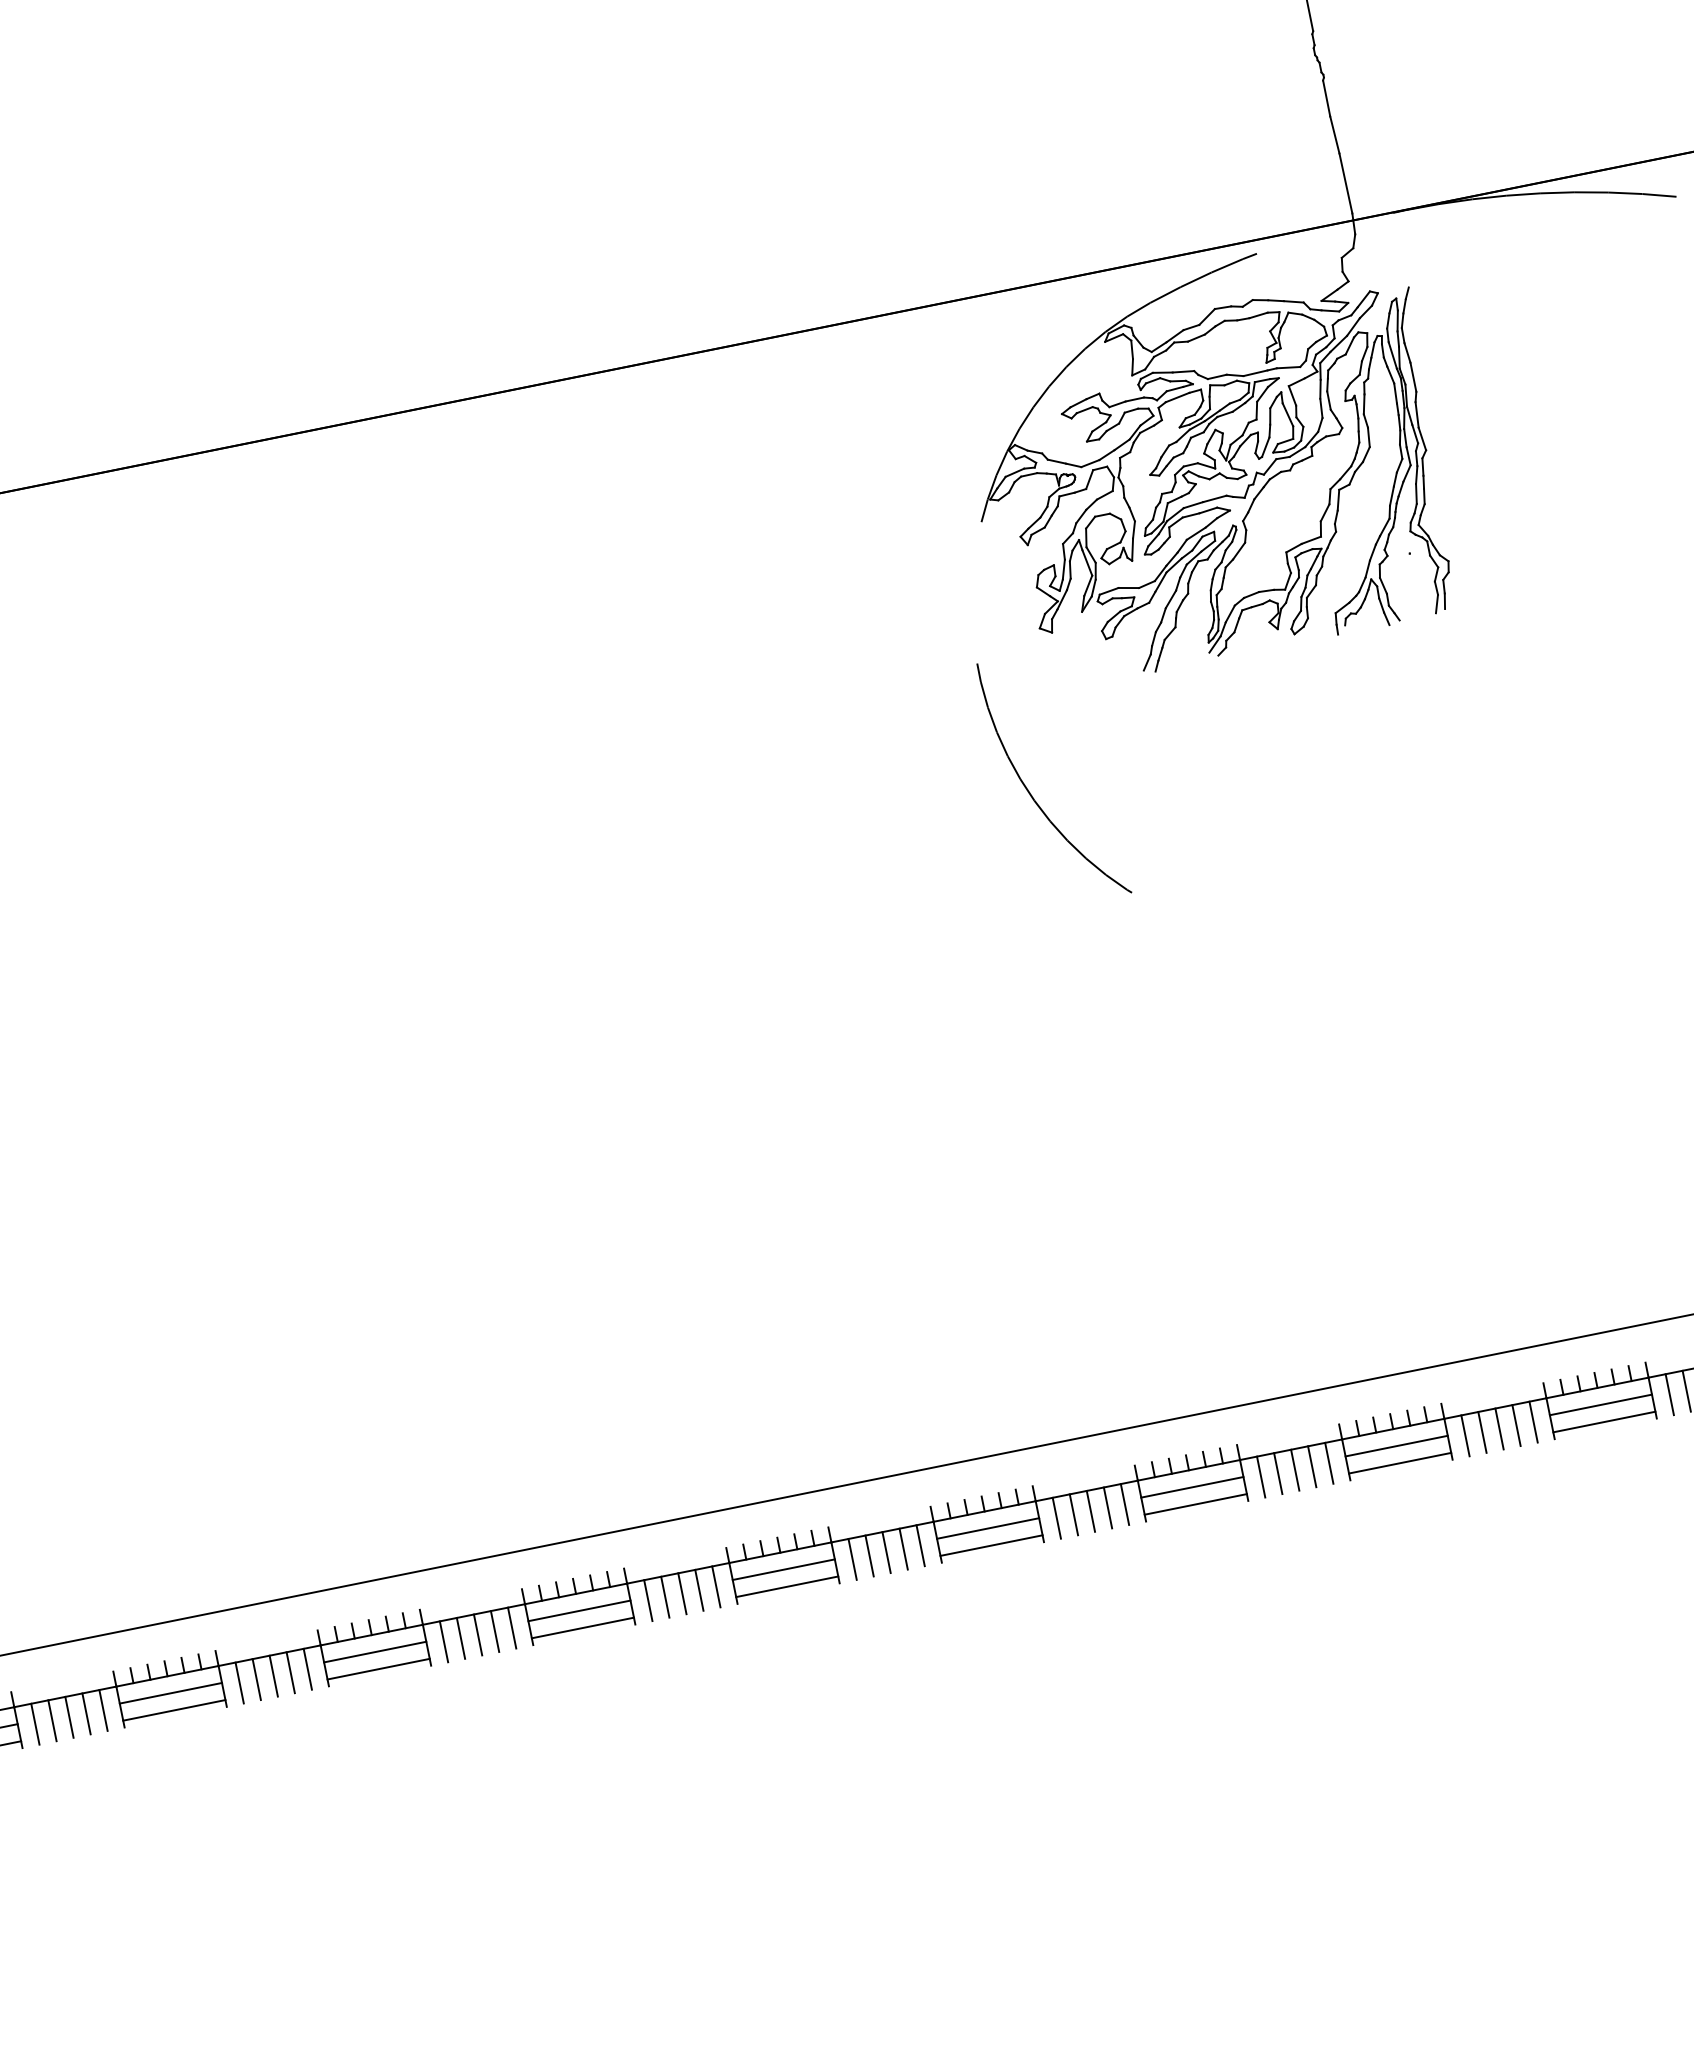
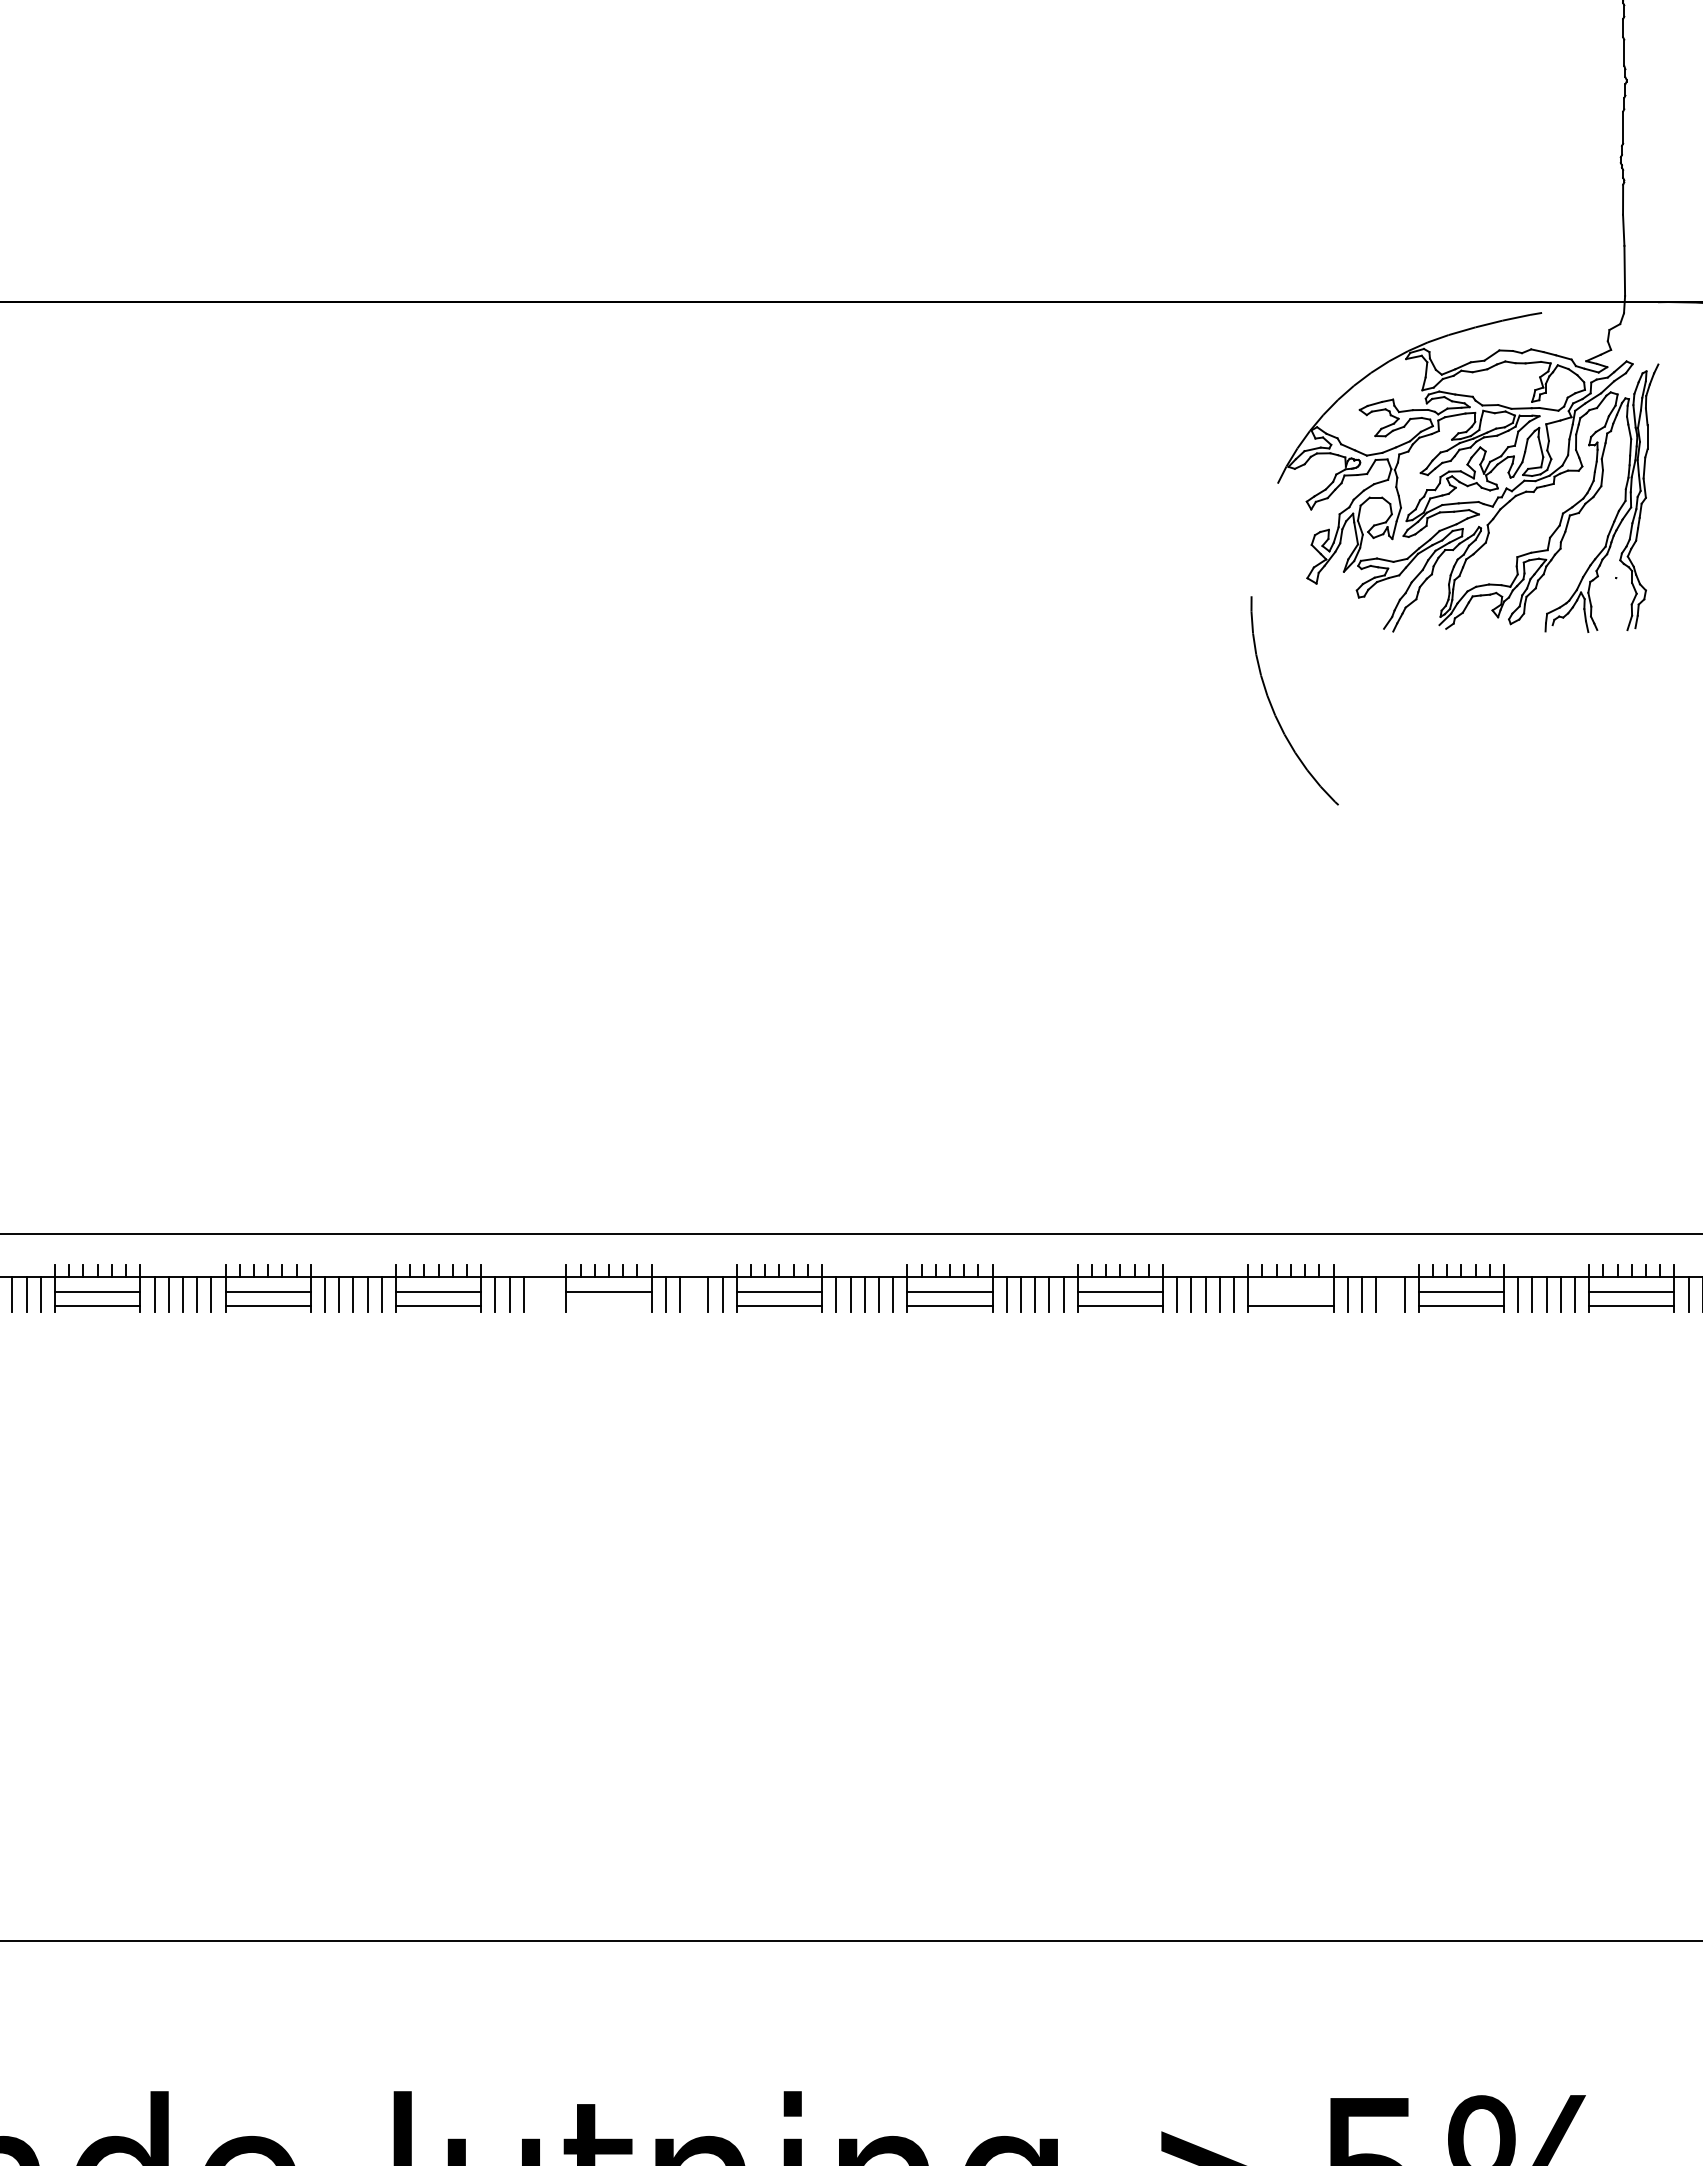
line: (1312, 1466) -> (1390, 1294), removed
line: (1191, 1487) -> (1290, 1291), removed
line: (478, 1634) -> (694, 1294), removed
line: (377, 1668) -> (608, 1305), removed
line: (308, 1669) -> (552, 1294), removed
line: (290, 1672) -> (537, 1294), removed

